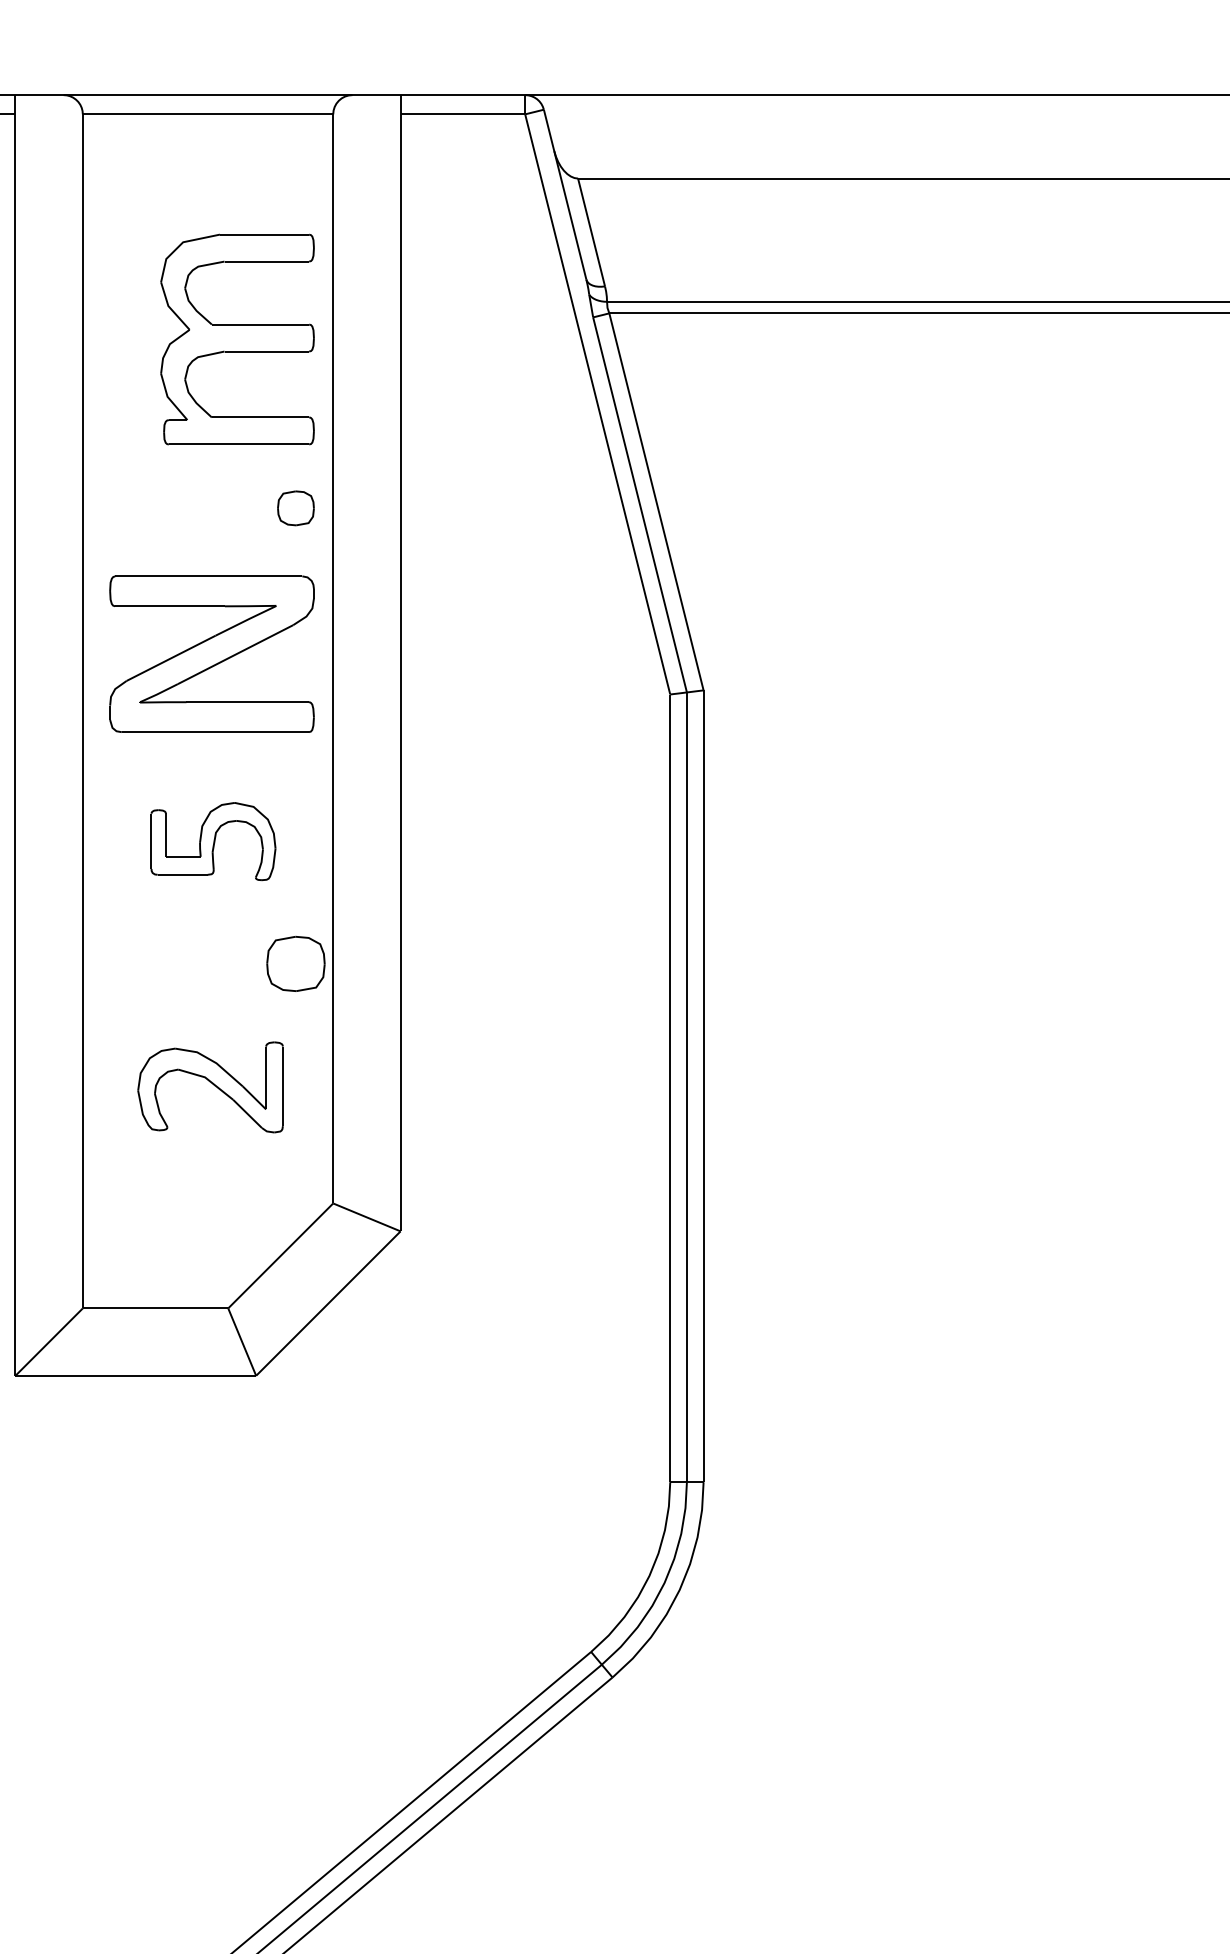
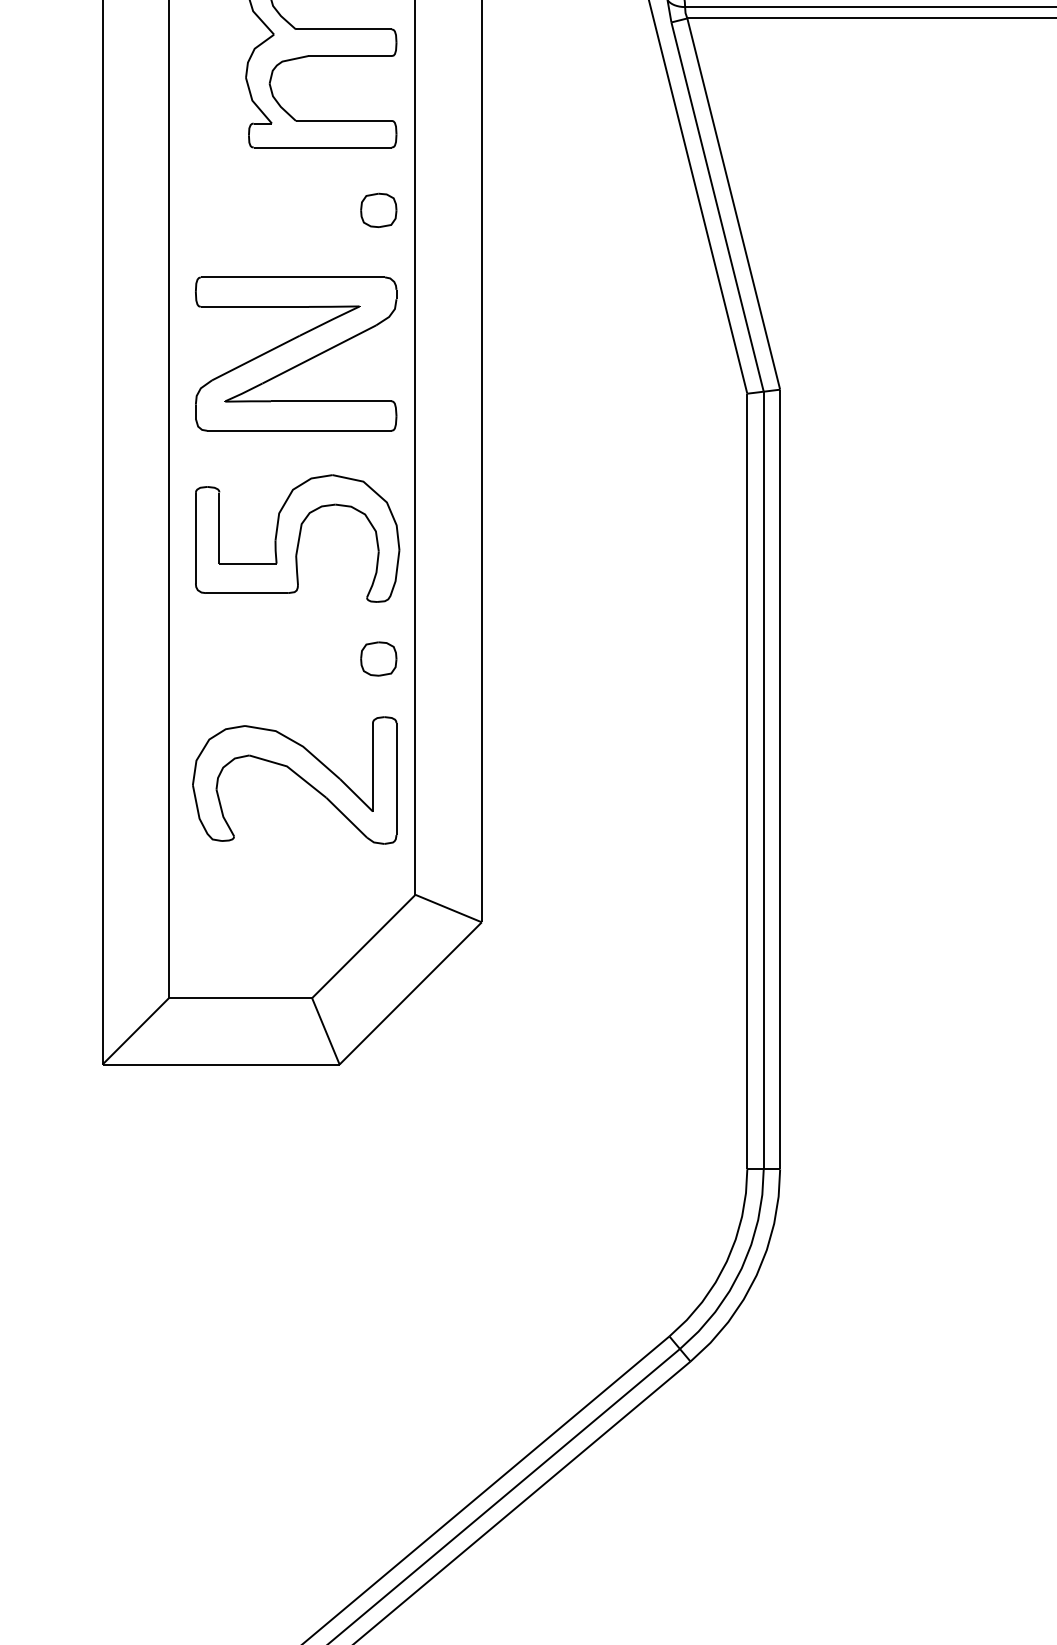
part: (213, 841) -> (297, 538), size x1.67
part: (295, 963) -> (378, 658), size x0.62
part: (210, 1087) -> (294, 780), size x1.43

